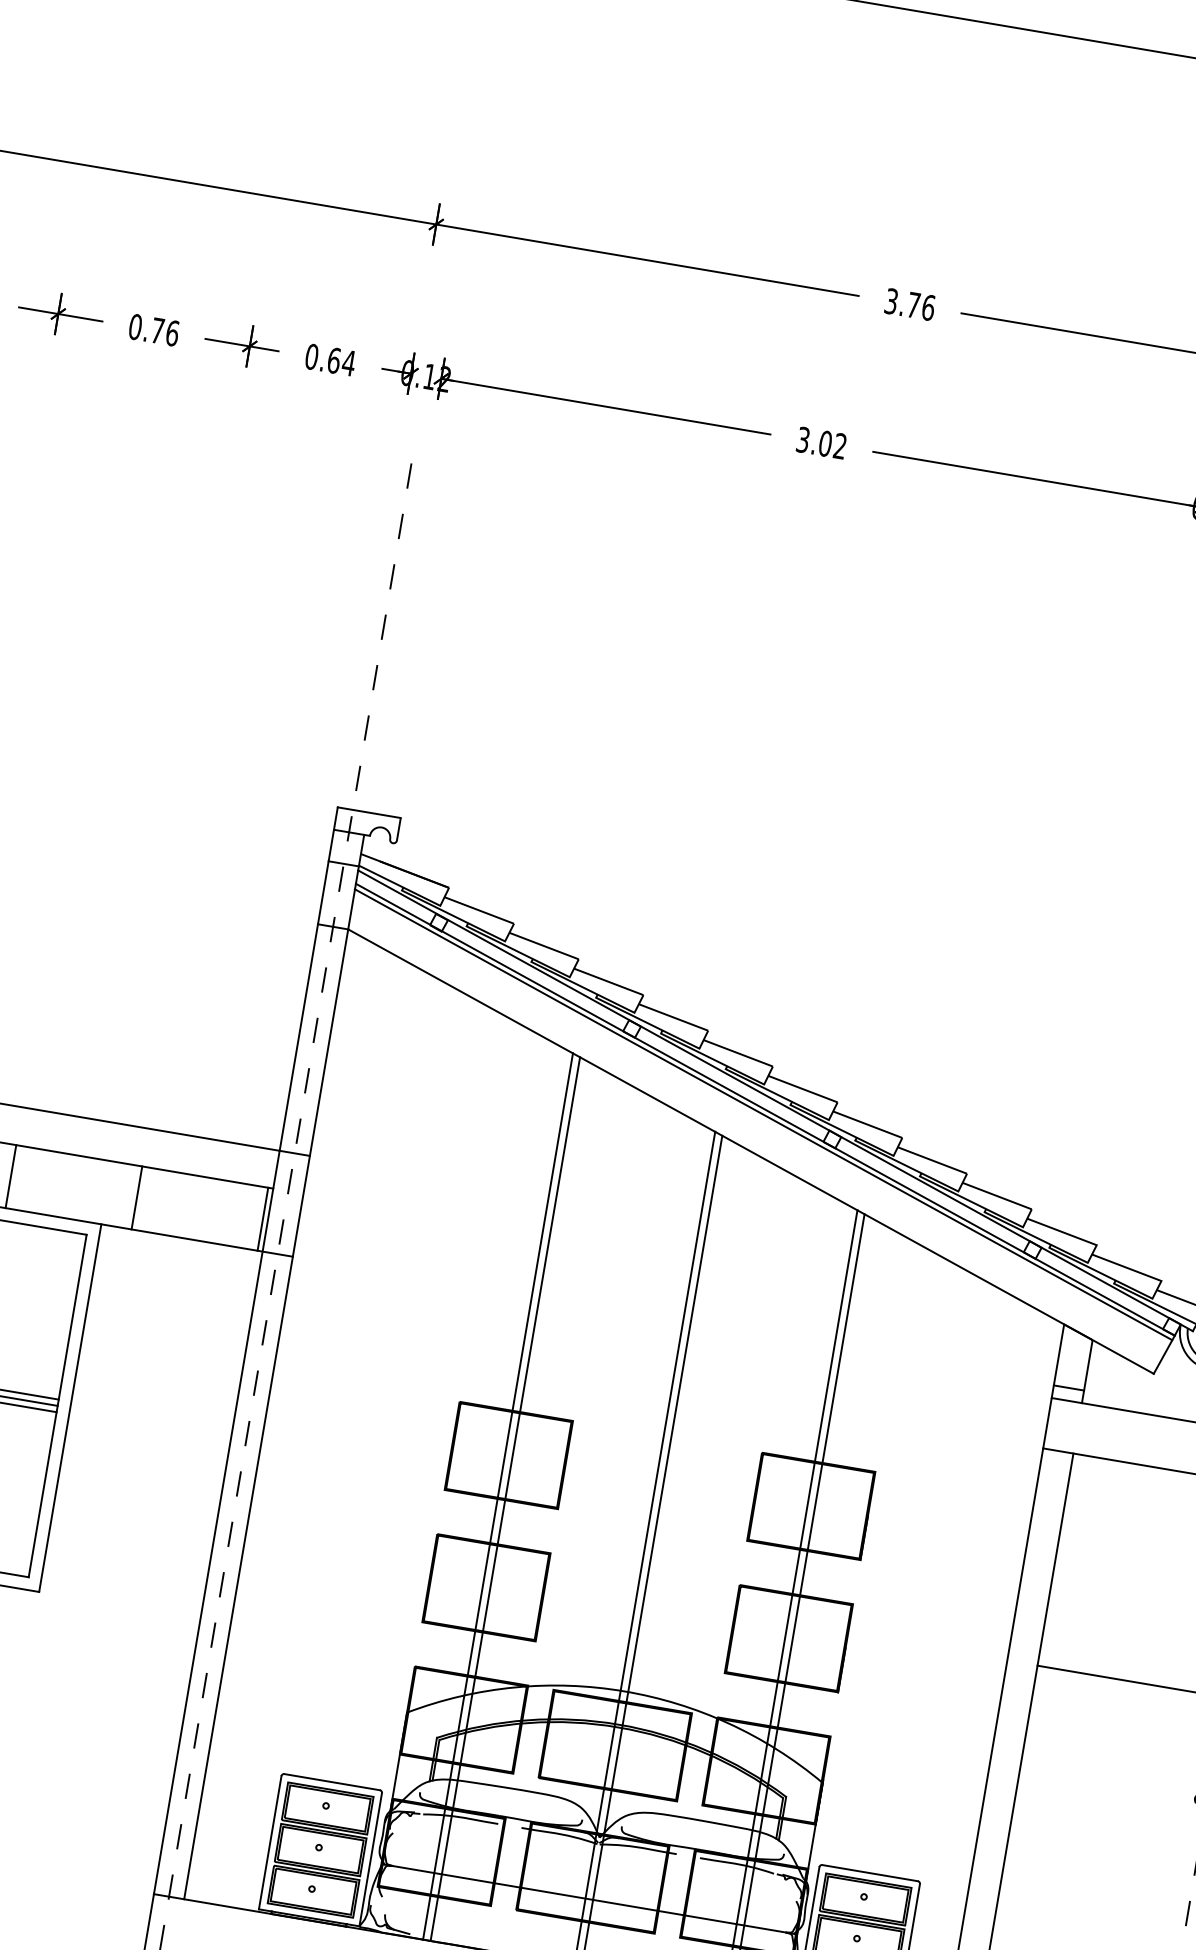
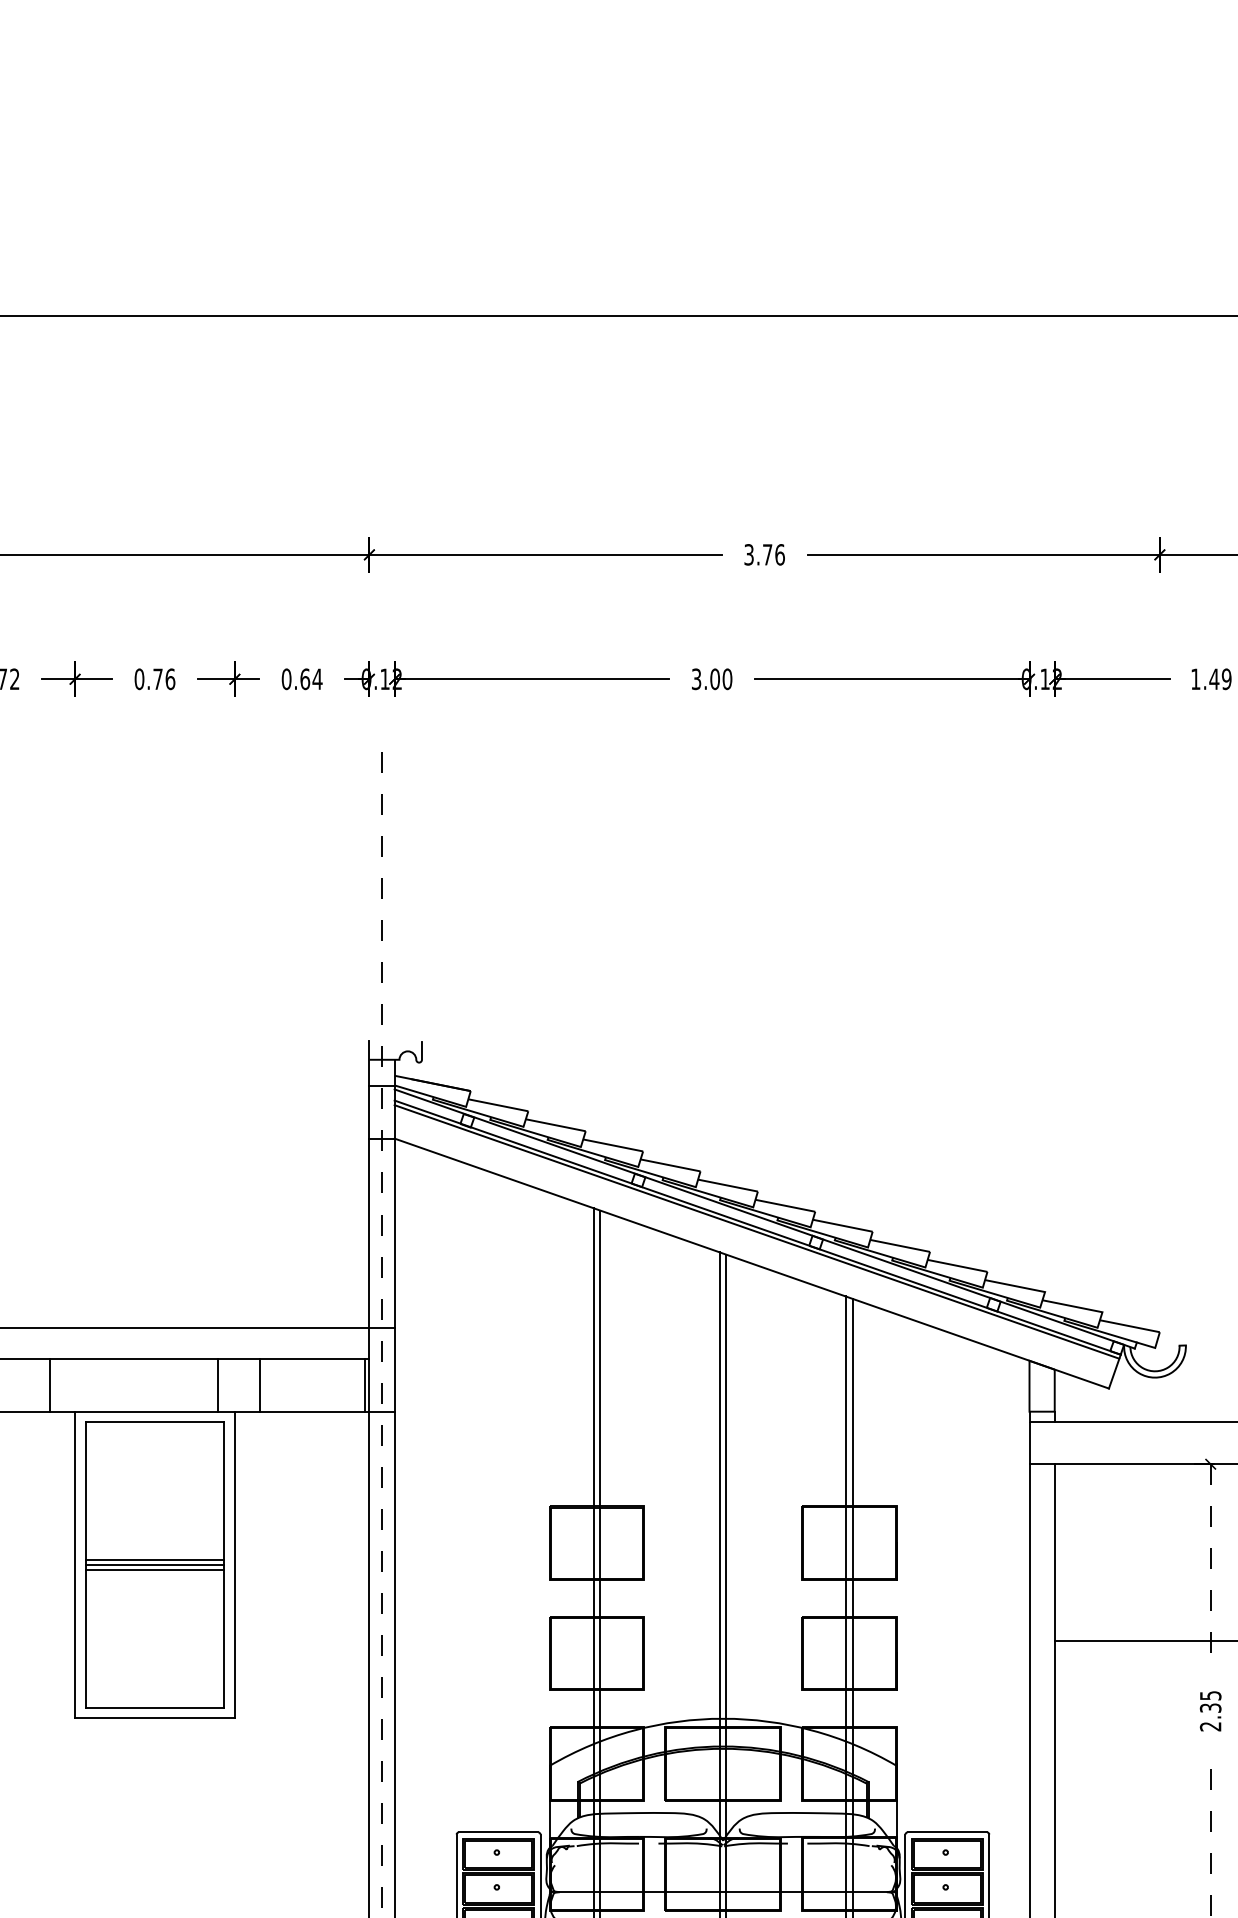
text: (840, 446) -> (727, 679), 3.02 -> 3.00
line: (368, 813) -> (395, 1041), removed
line: (11, 1176) -> (218, 1385), moved

